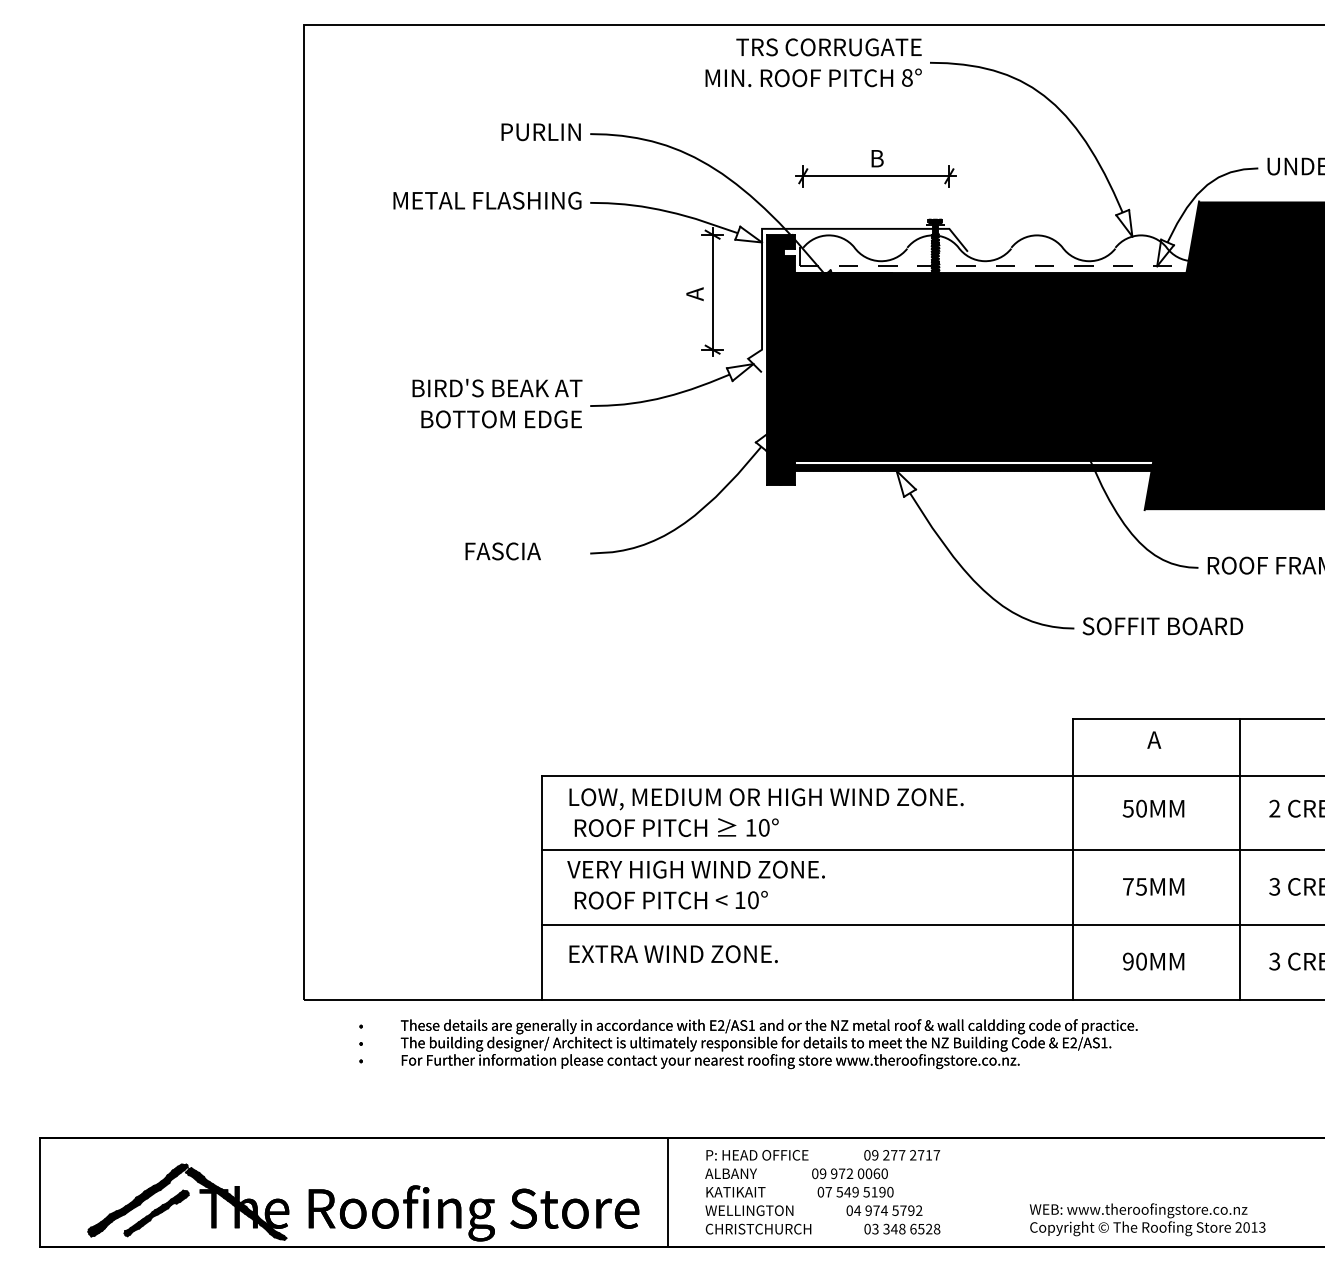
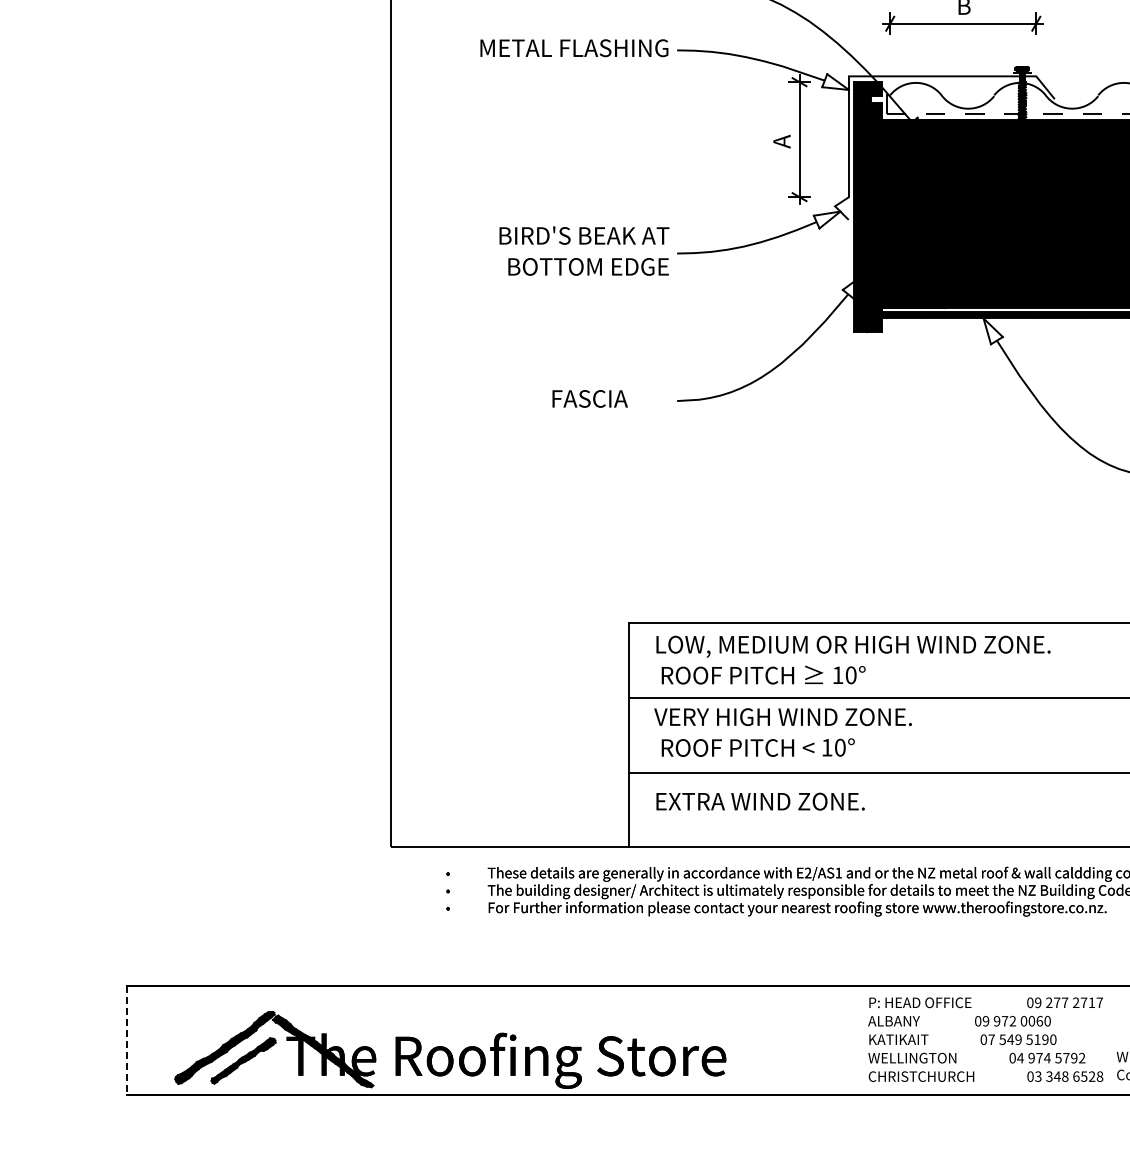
line: (39, 1192) -> (126, 1039), solid -> dashed
line: (668, 1192) -> (755, 1039), removed
text: (822, 1192) -> (985, 1039), moved

